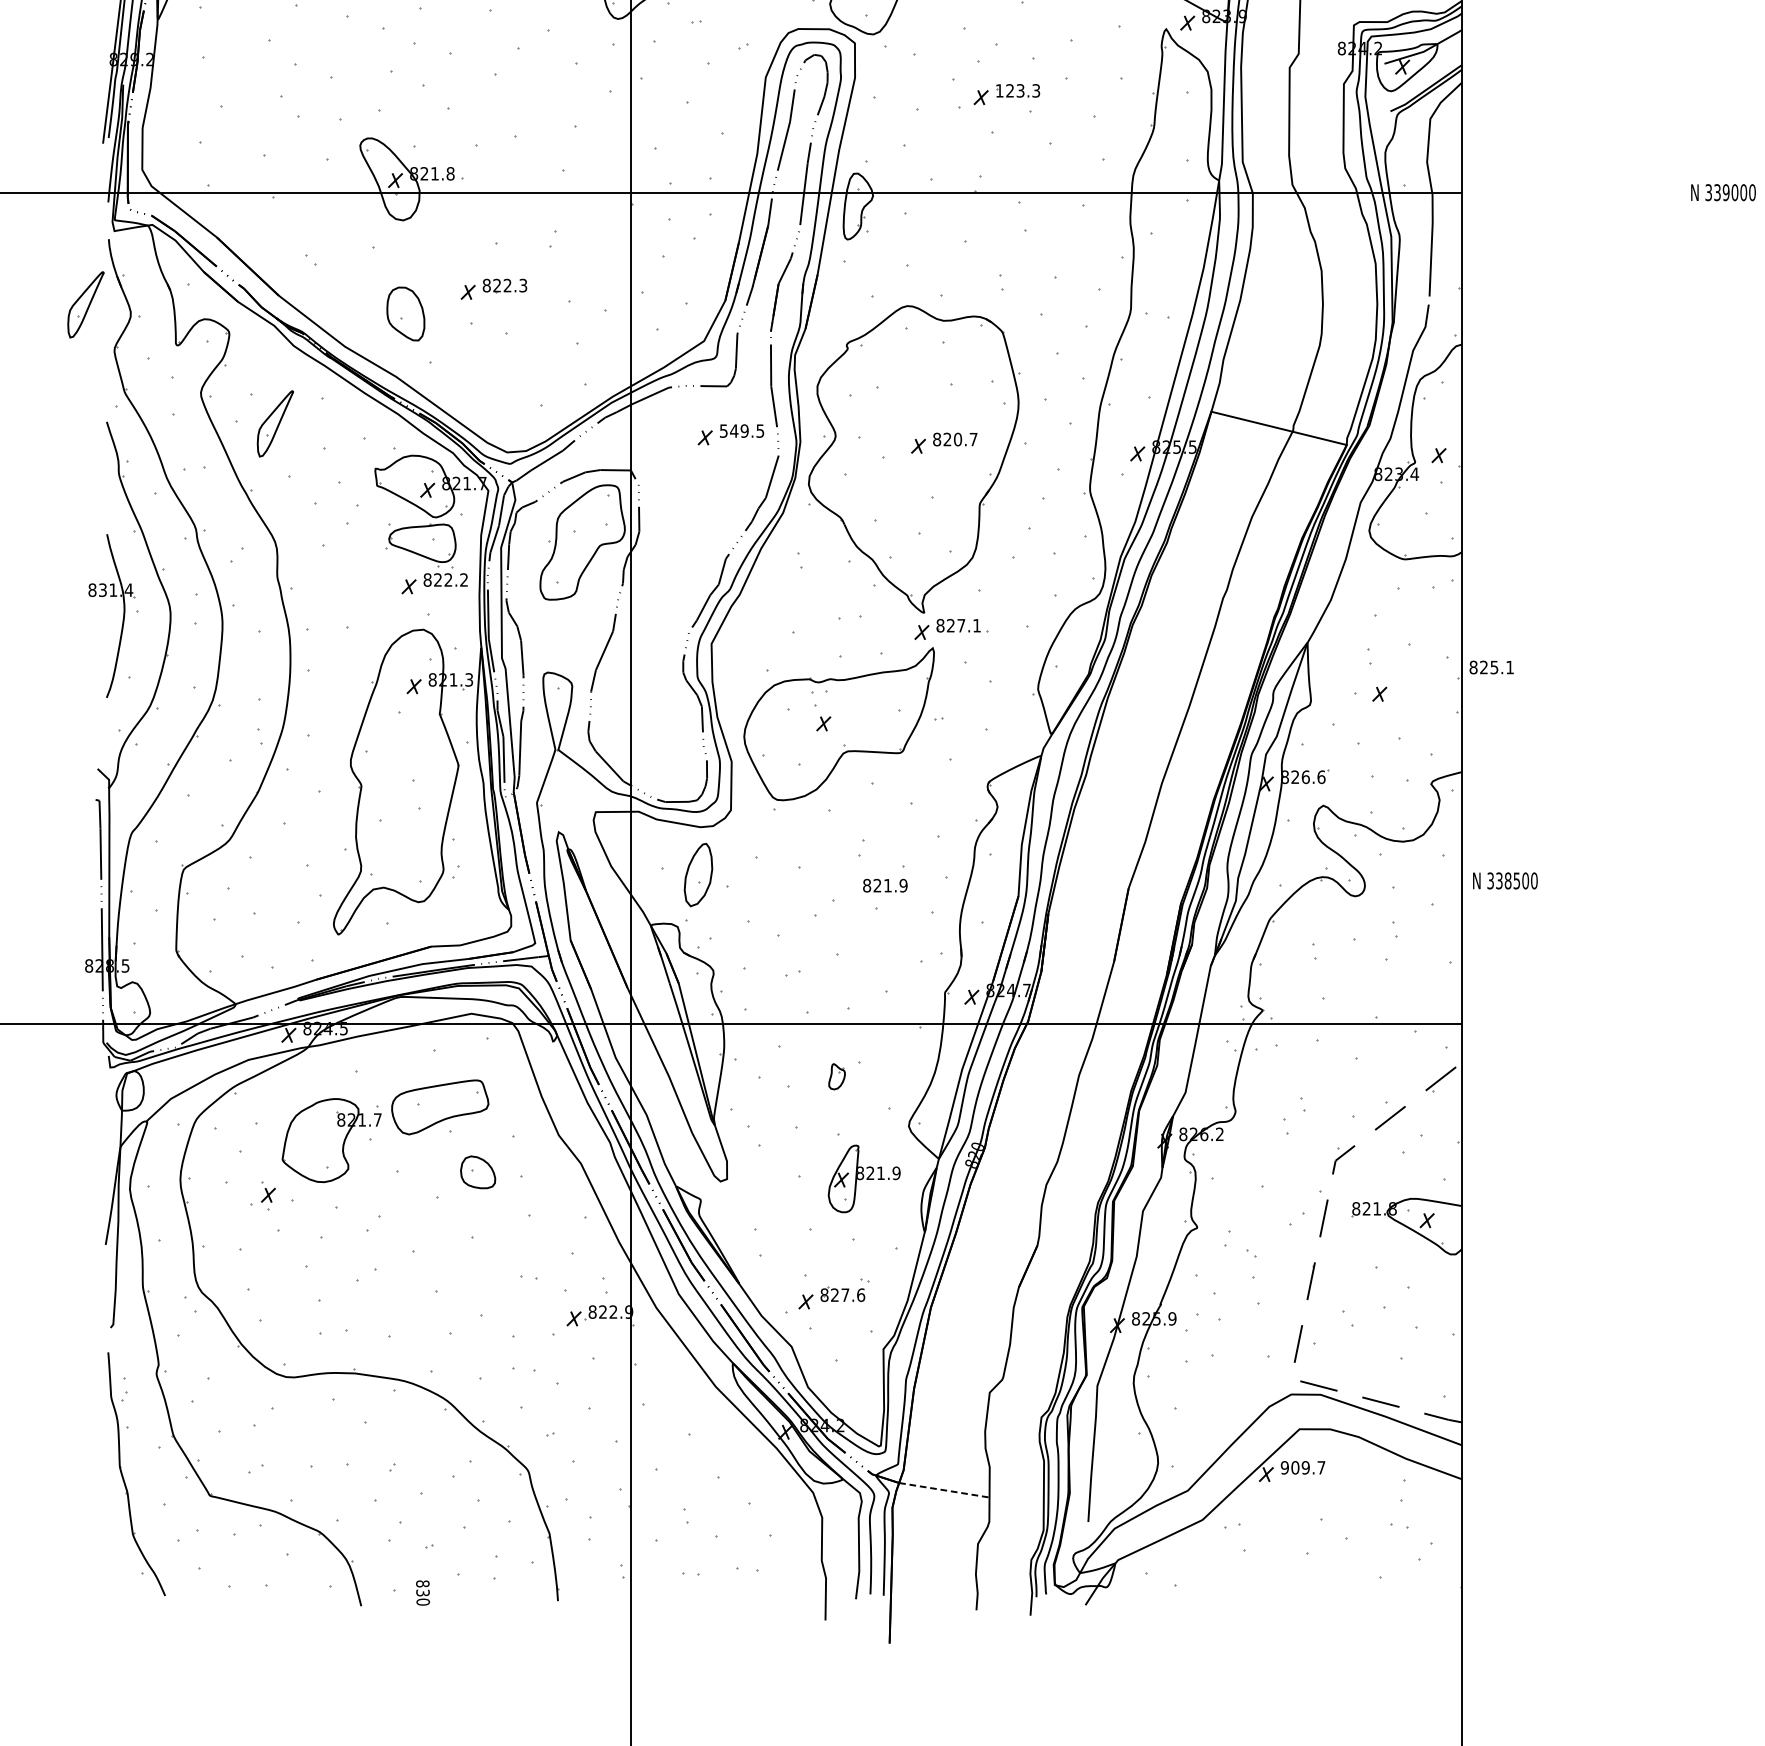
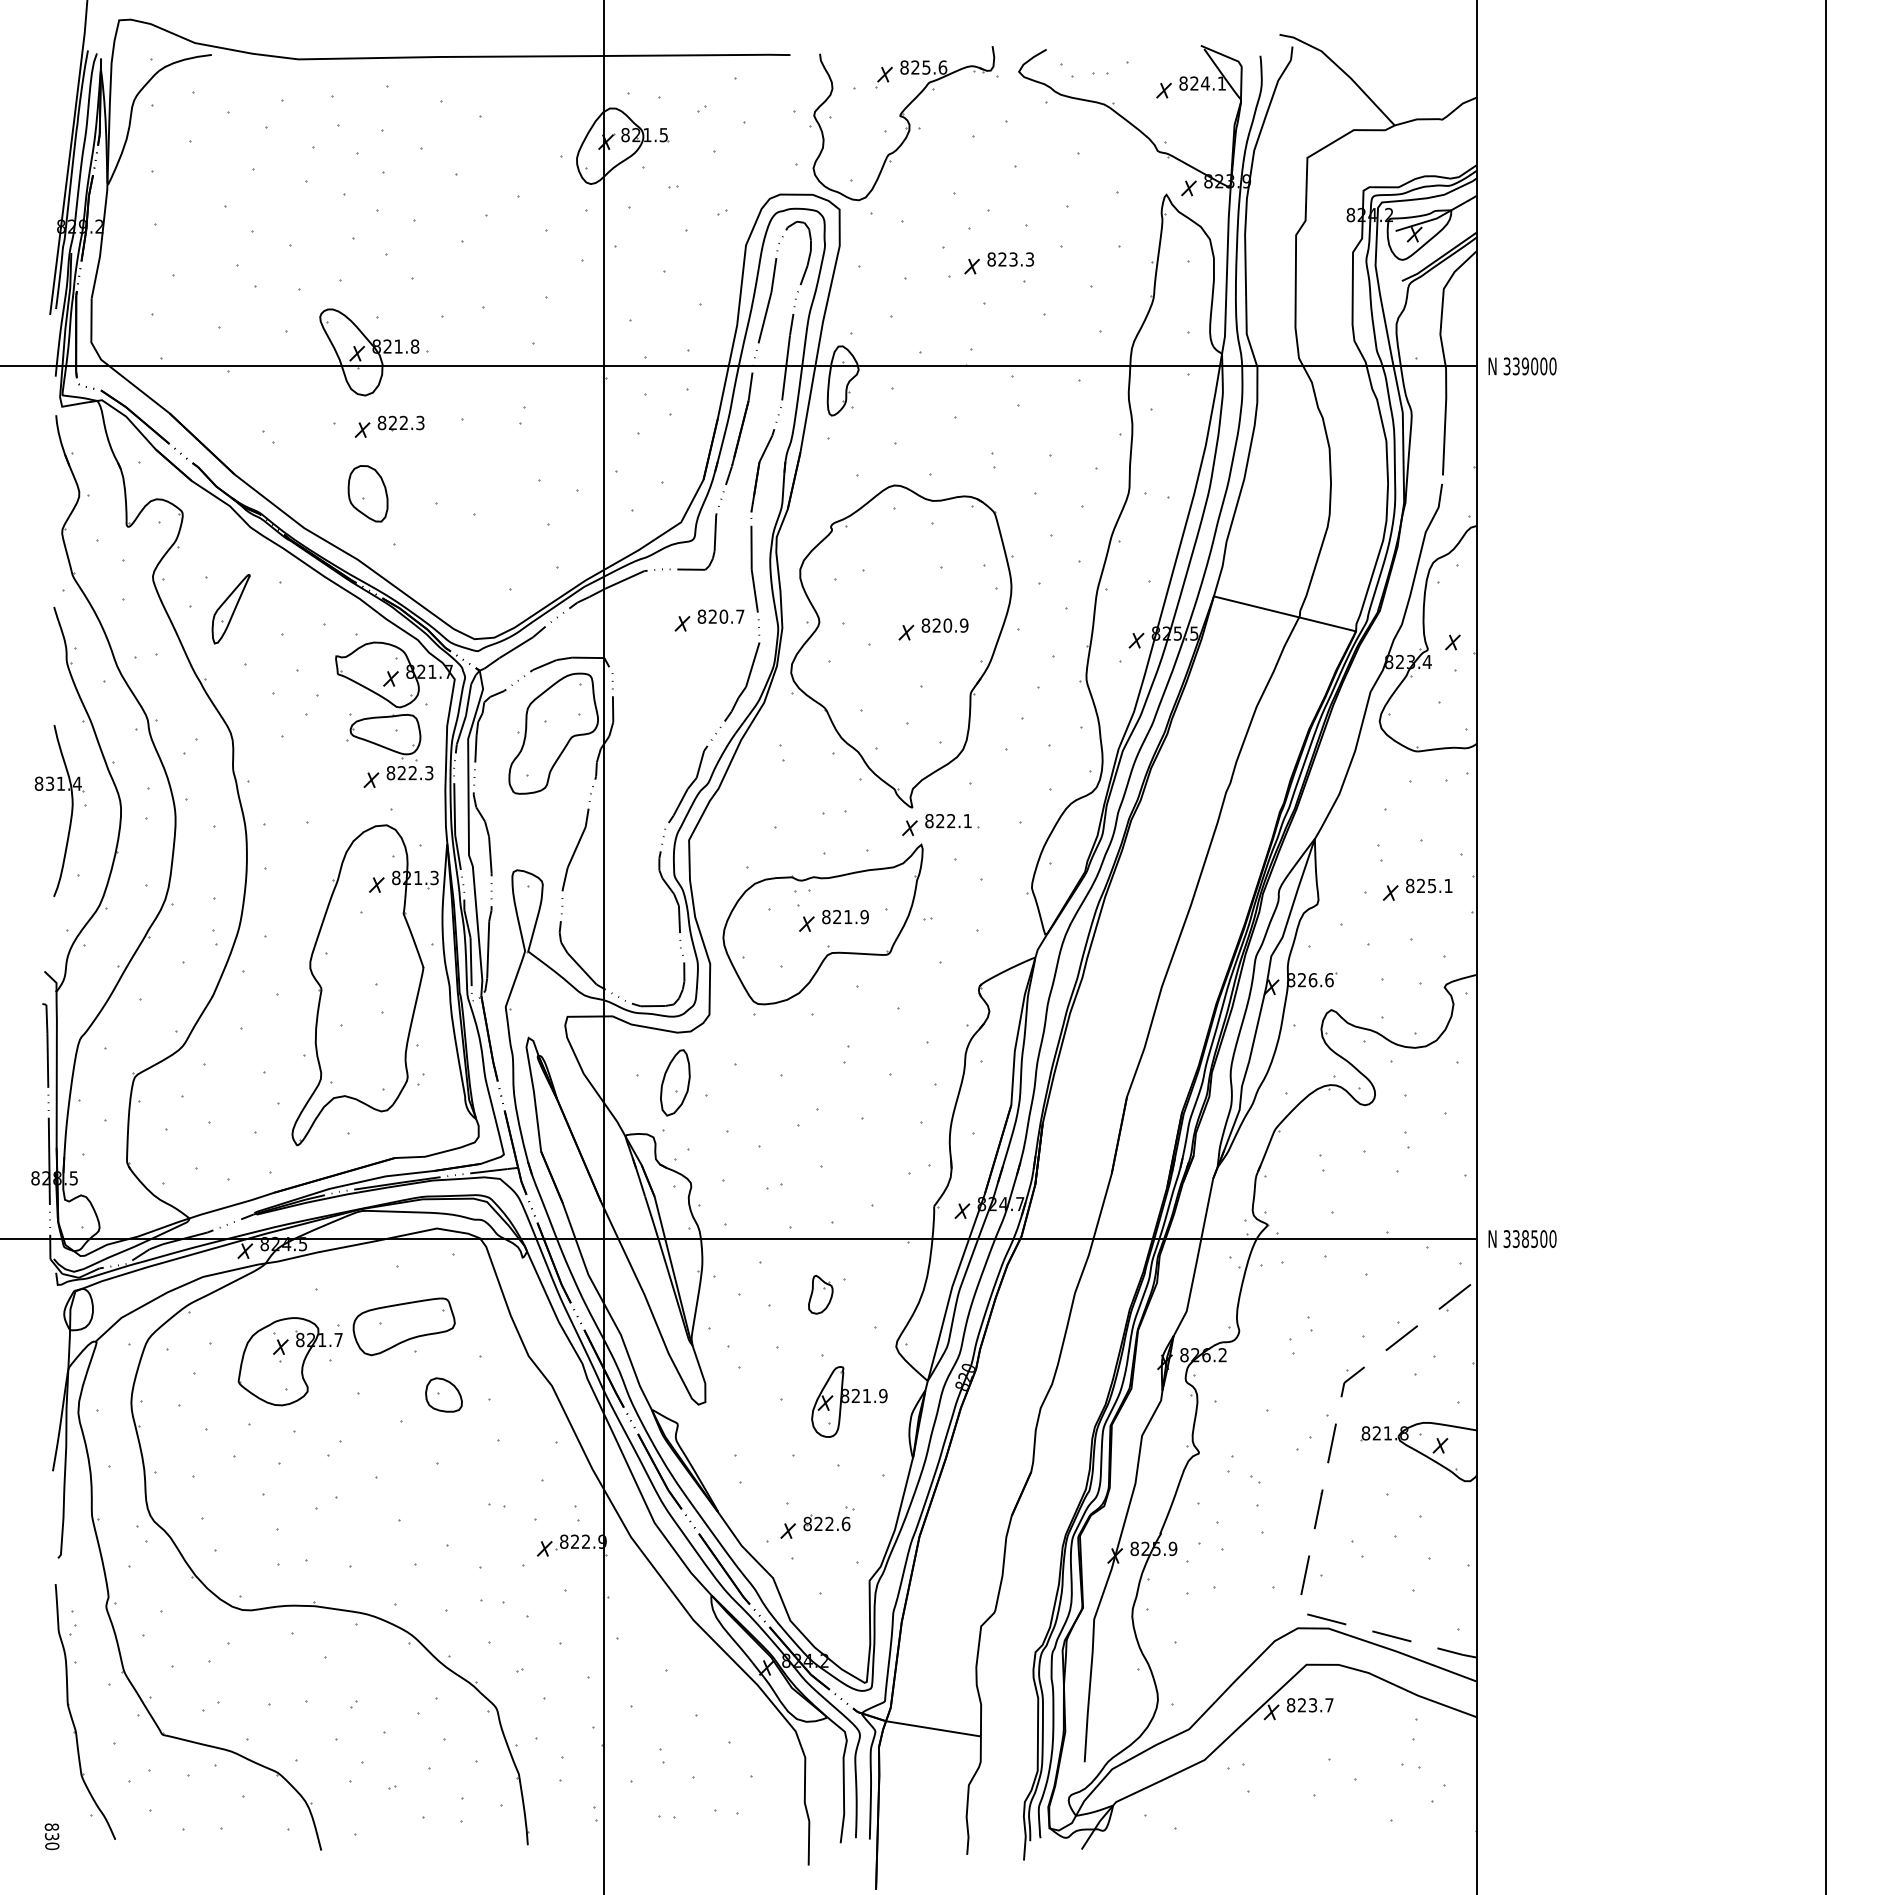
text: (999, 90) -> (991, 259), 123.3 -> 823.3
text: (1723, 192) -> (1522, 366), moved
part: (493, 288) -> (389, 426), moved
part: (85, 305) -> (31, 484), removed
text: (741, 430) -> (720, 616), 549.5 -> 820.7
text: (973, 439) -> (964, 625), 820.7 -> 820.9
text: (464, 580) -> (429, 773), 822.2 -> 822.3
text: (961, 626) -> (951, 821), 827.1 -> 822.1
text: (1491, 667) -> (1429, 885), moved
text: (1505, 880) -> (1522, 1238), moved
text: (885, 886) -> (845, 917), moved
part: (836, 1076) -> (820, 1294), size x1.43
part: (268, 1195) -> (280, 1347), moved
text: (845, 1294) -> (829, 1523), 827.6 -> 822.6
text: (1294, 1468) -> (1301, 1705), 909.7 -> 823.7
line: (944, 1489) -> (933, 1728), dashed -> solid
text: (422, 1592) -> (51, 1836), moved

